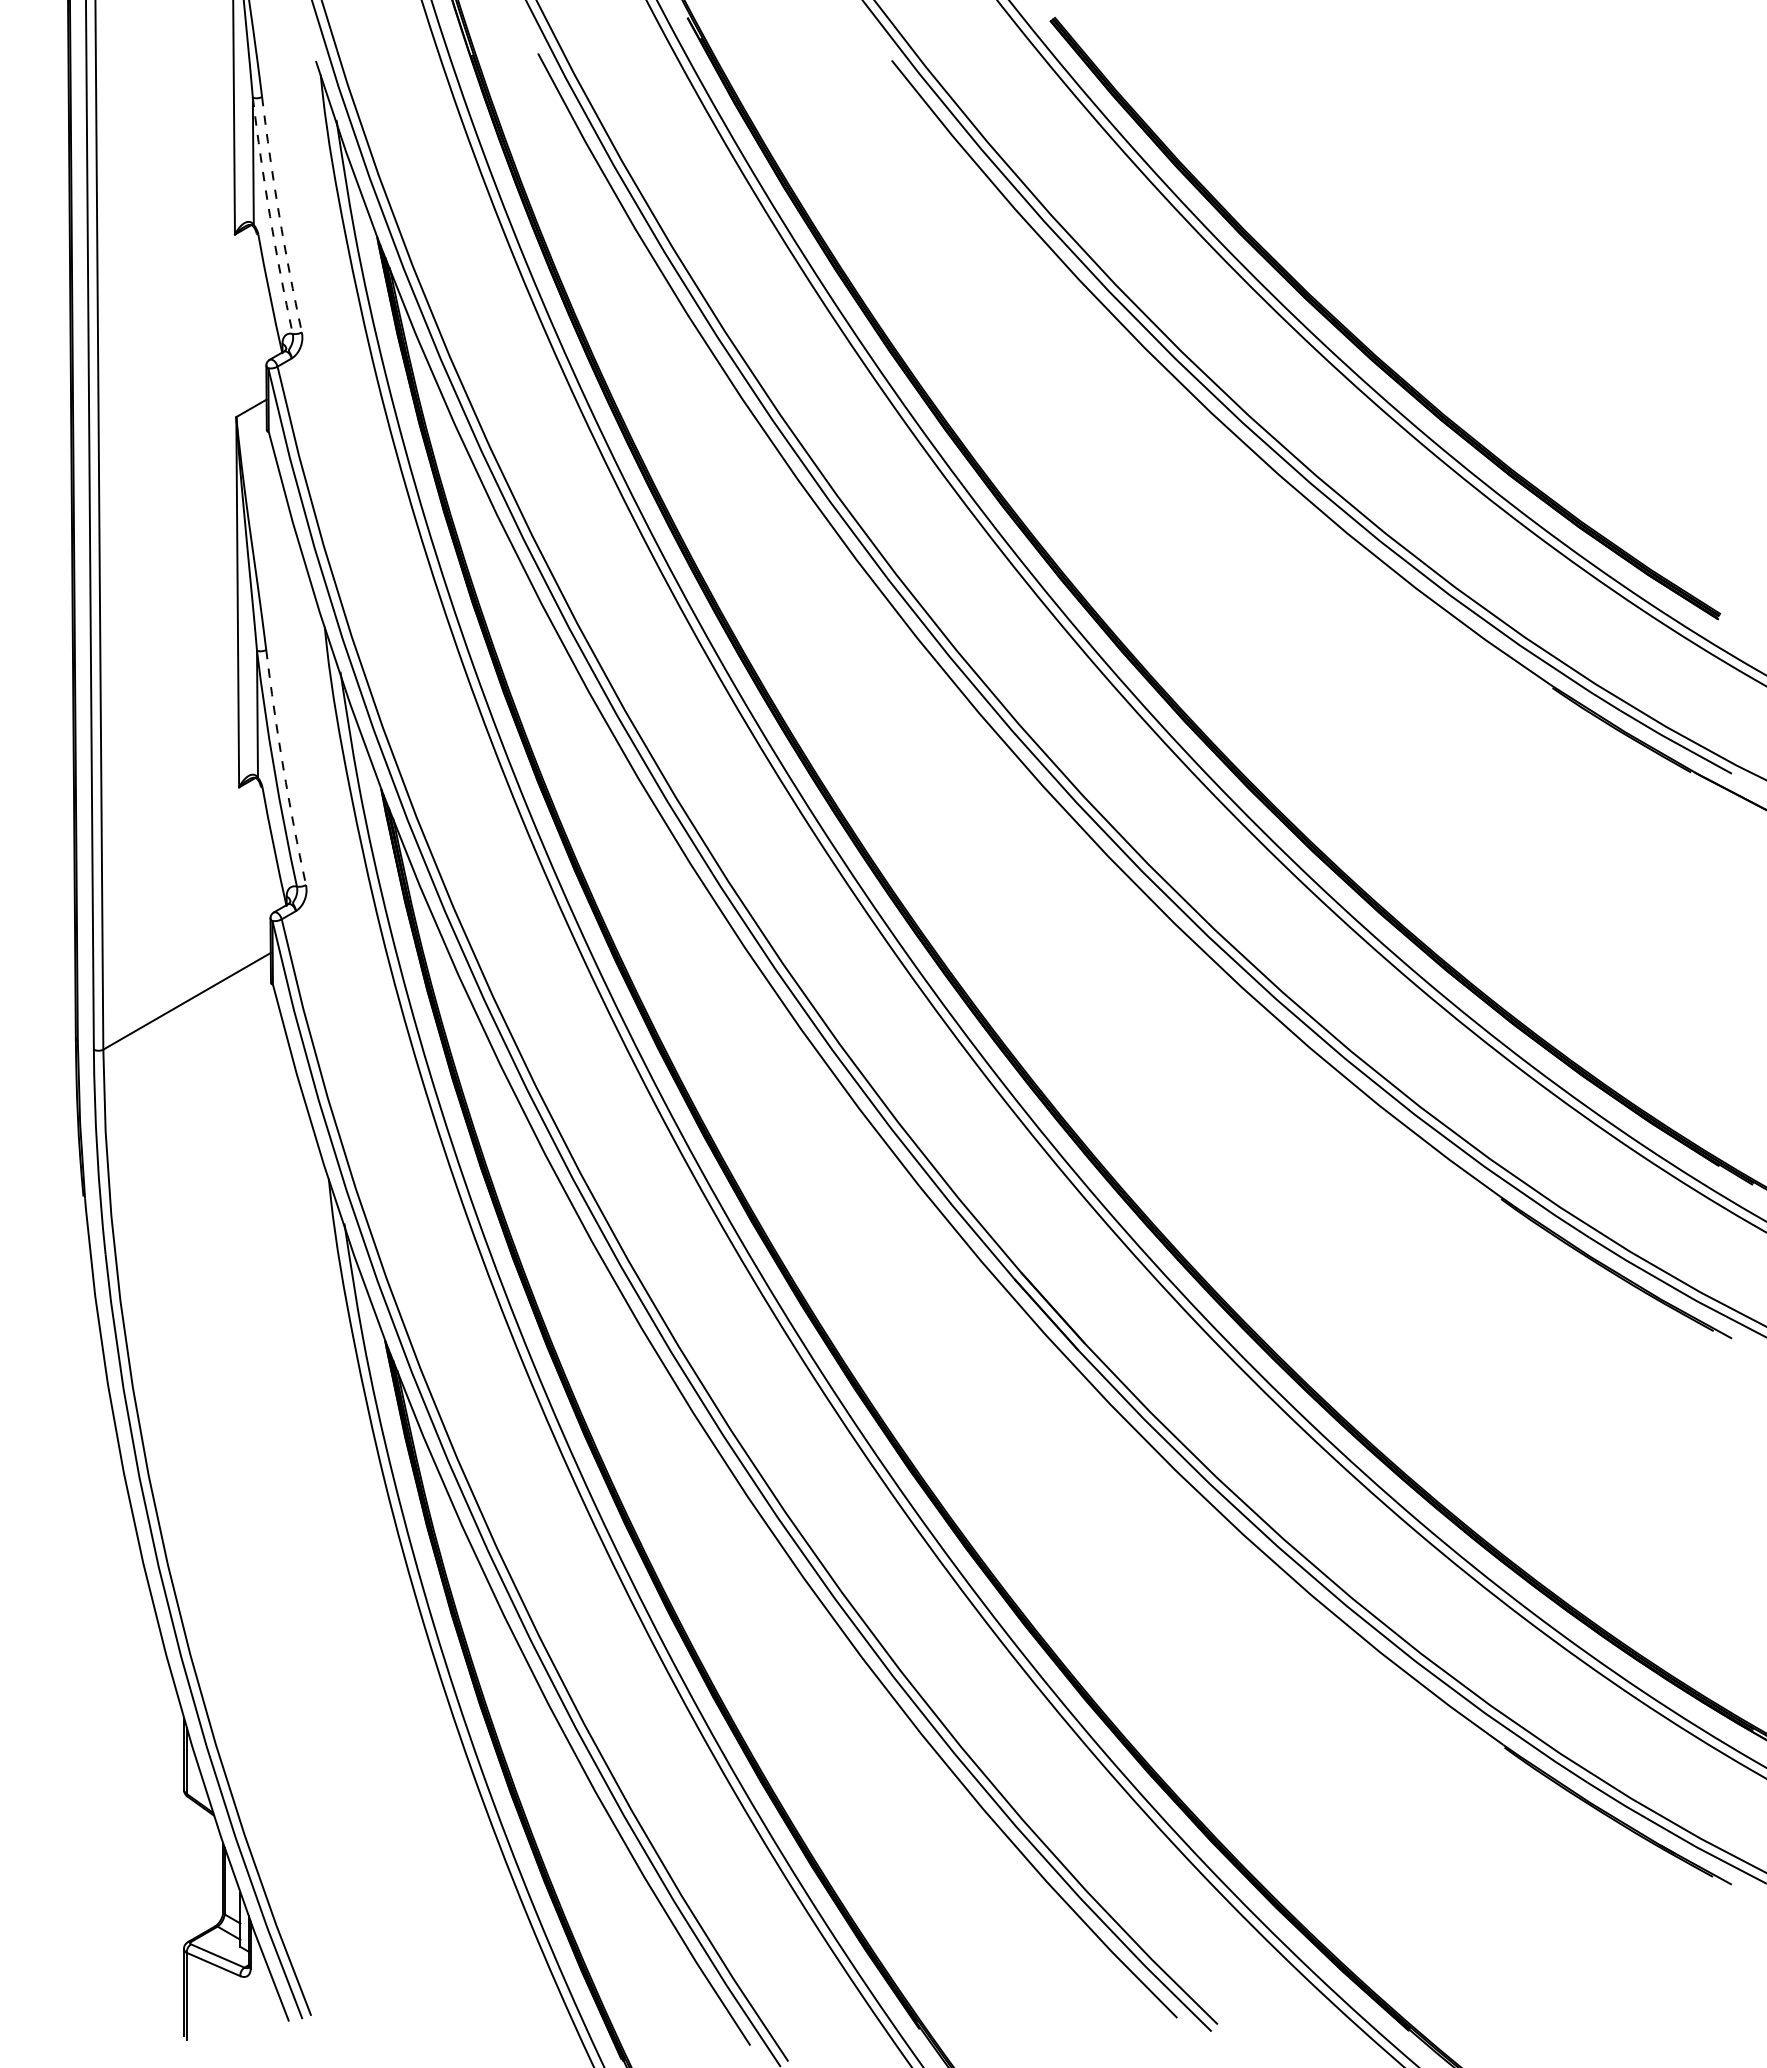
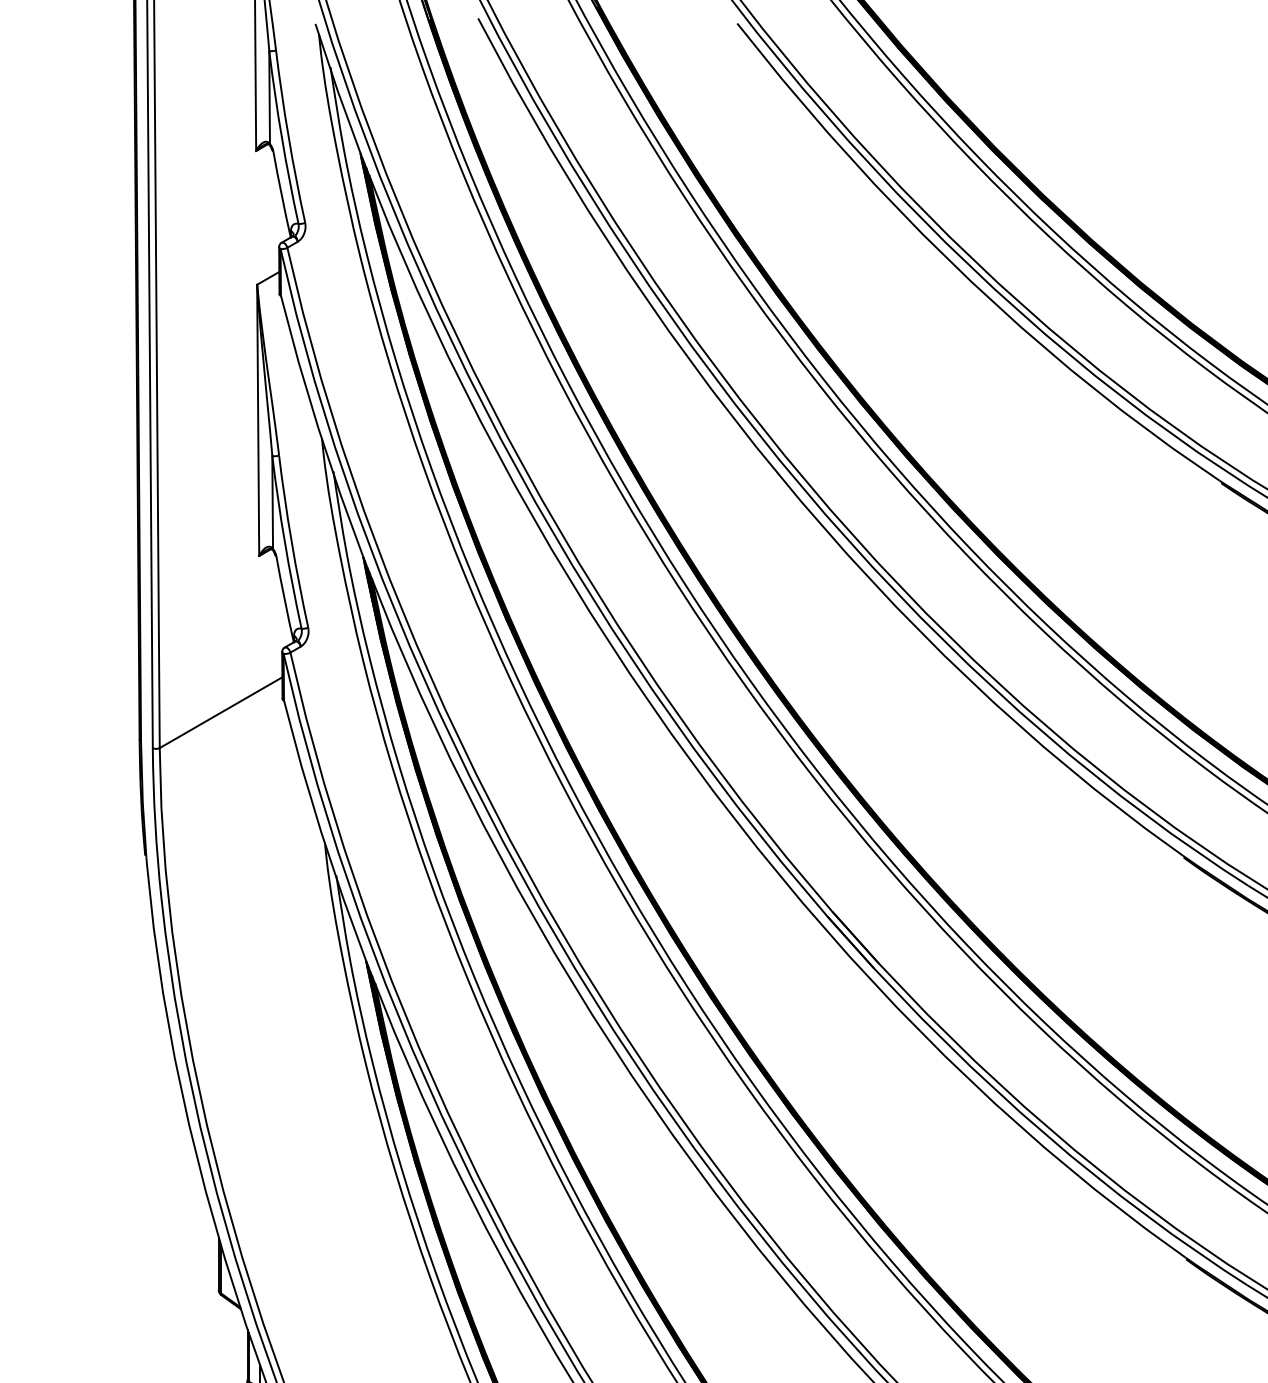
arc: (279, 215) -> (288, 137), dashed -> solid
arc: (270, 216) -> (282, 137), dashed -> solid
arc: (283, 767) -> (291, 541), dashed -> solid

